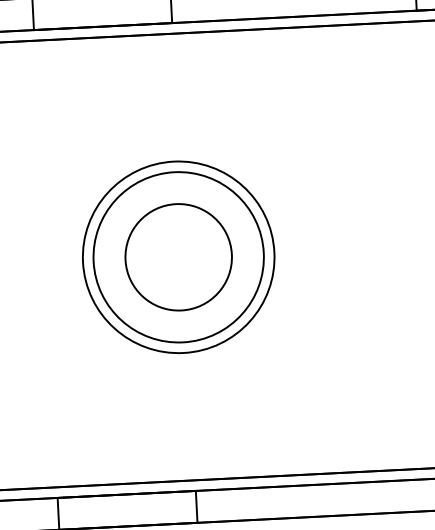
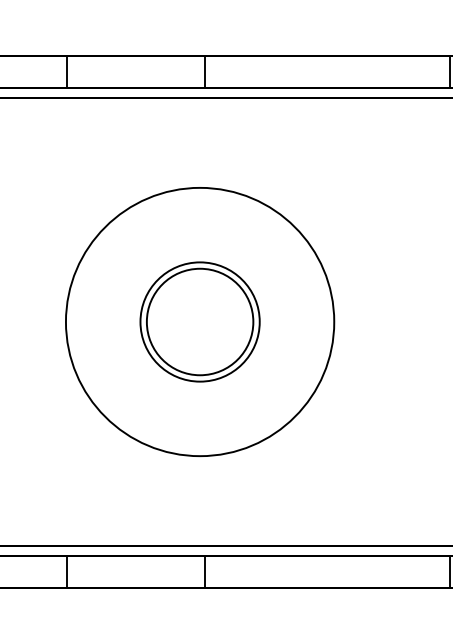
circle: (178, 256) -> (199, 321), size x0.7
circle: (178, 256) -> (199, 321), size x1.4

